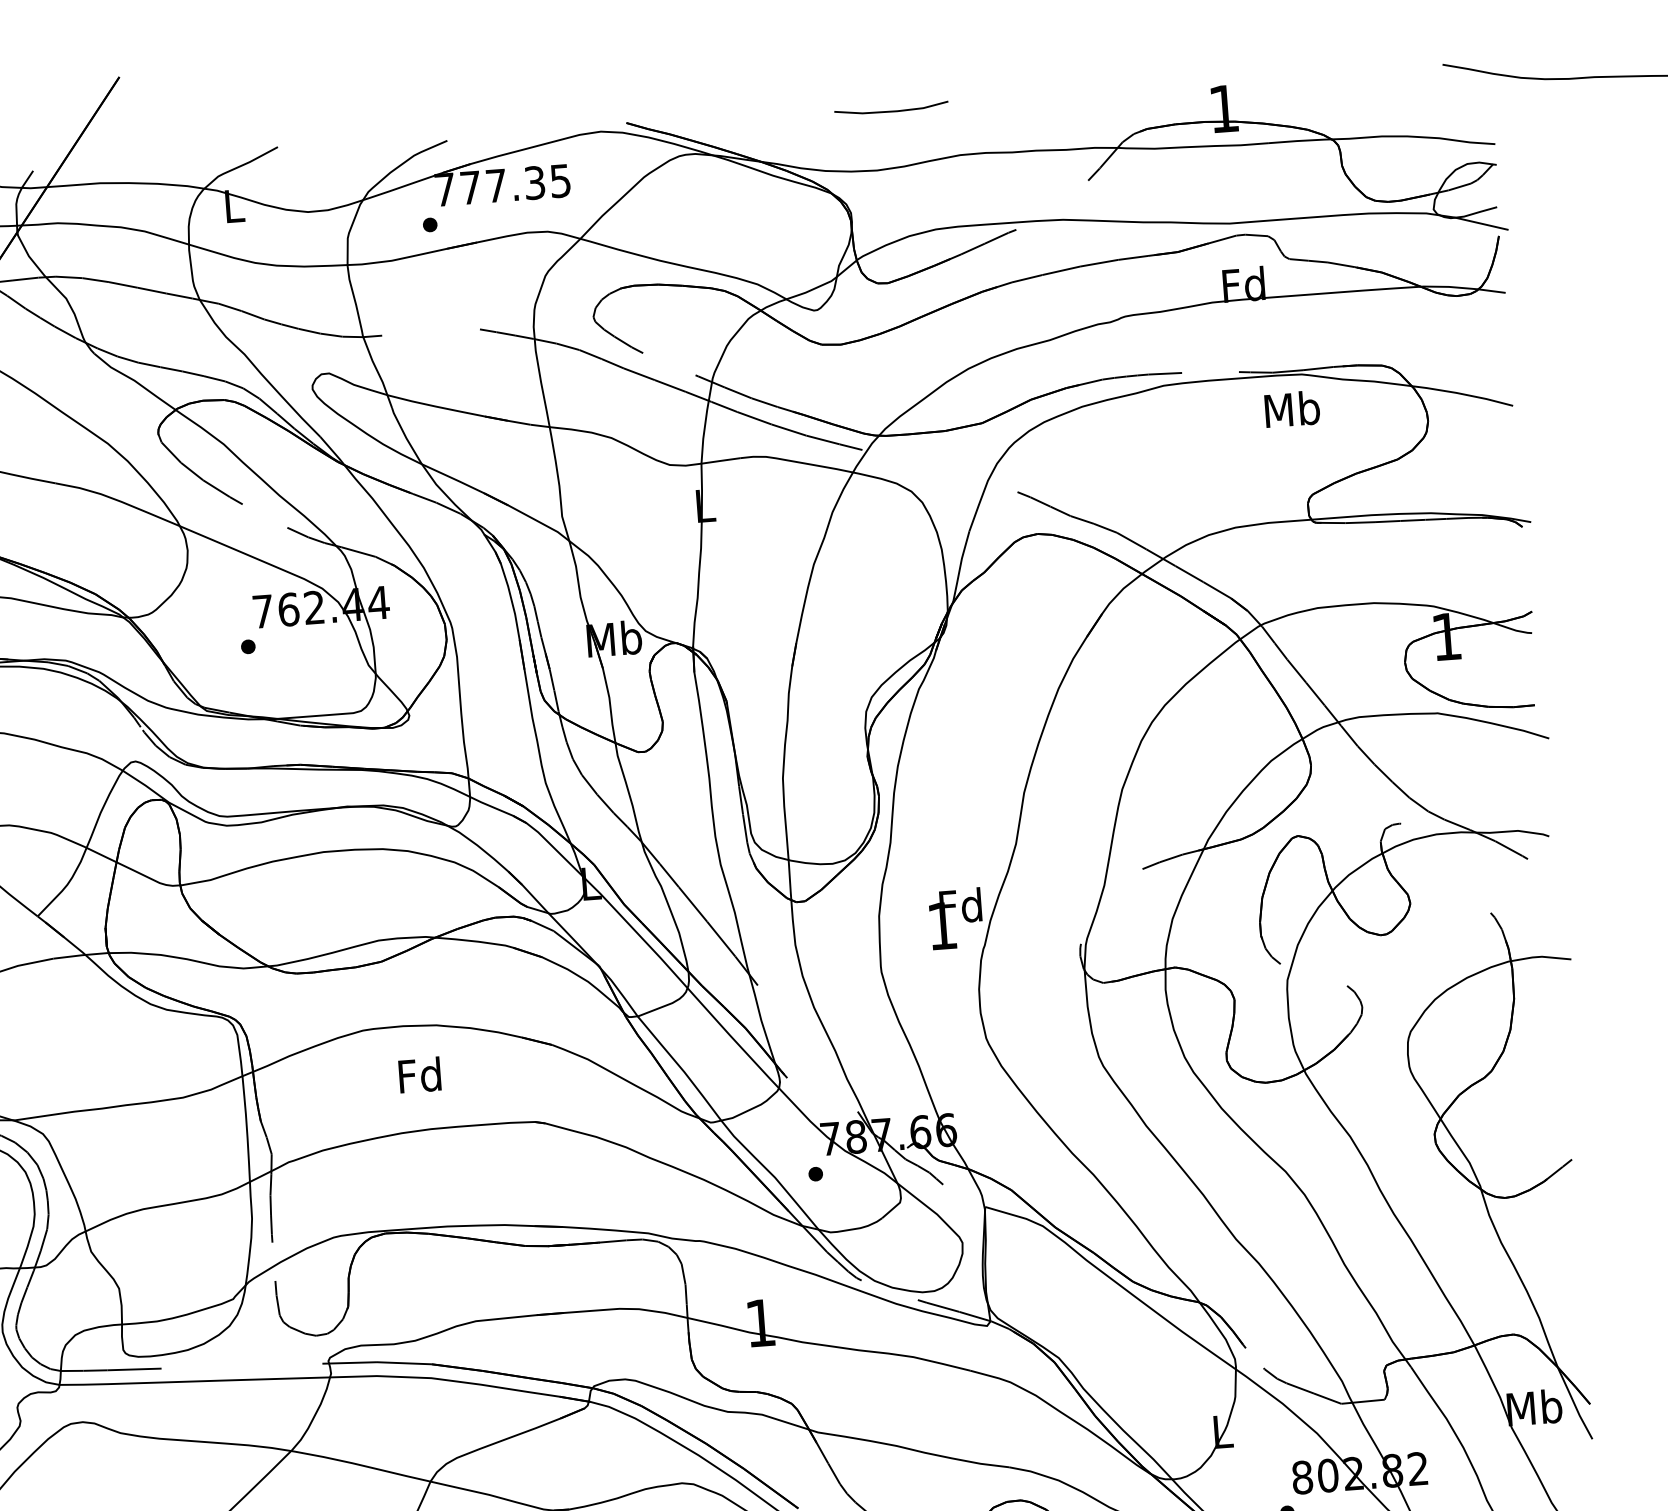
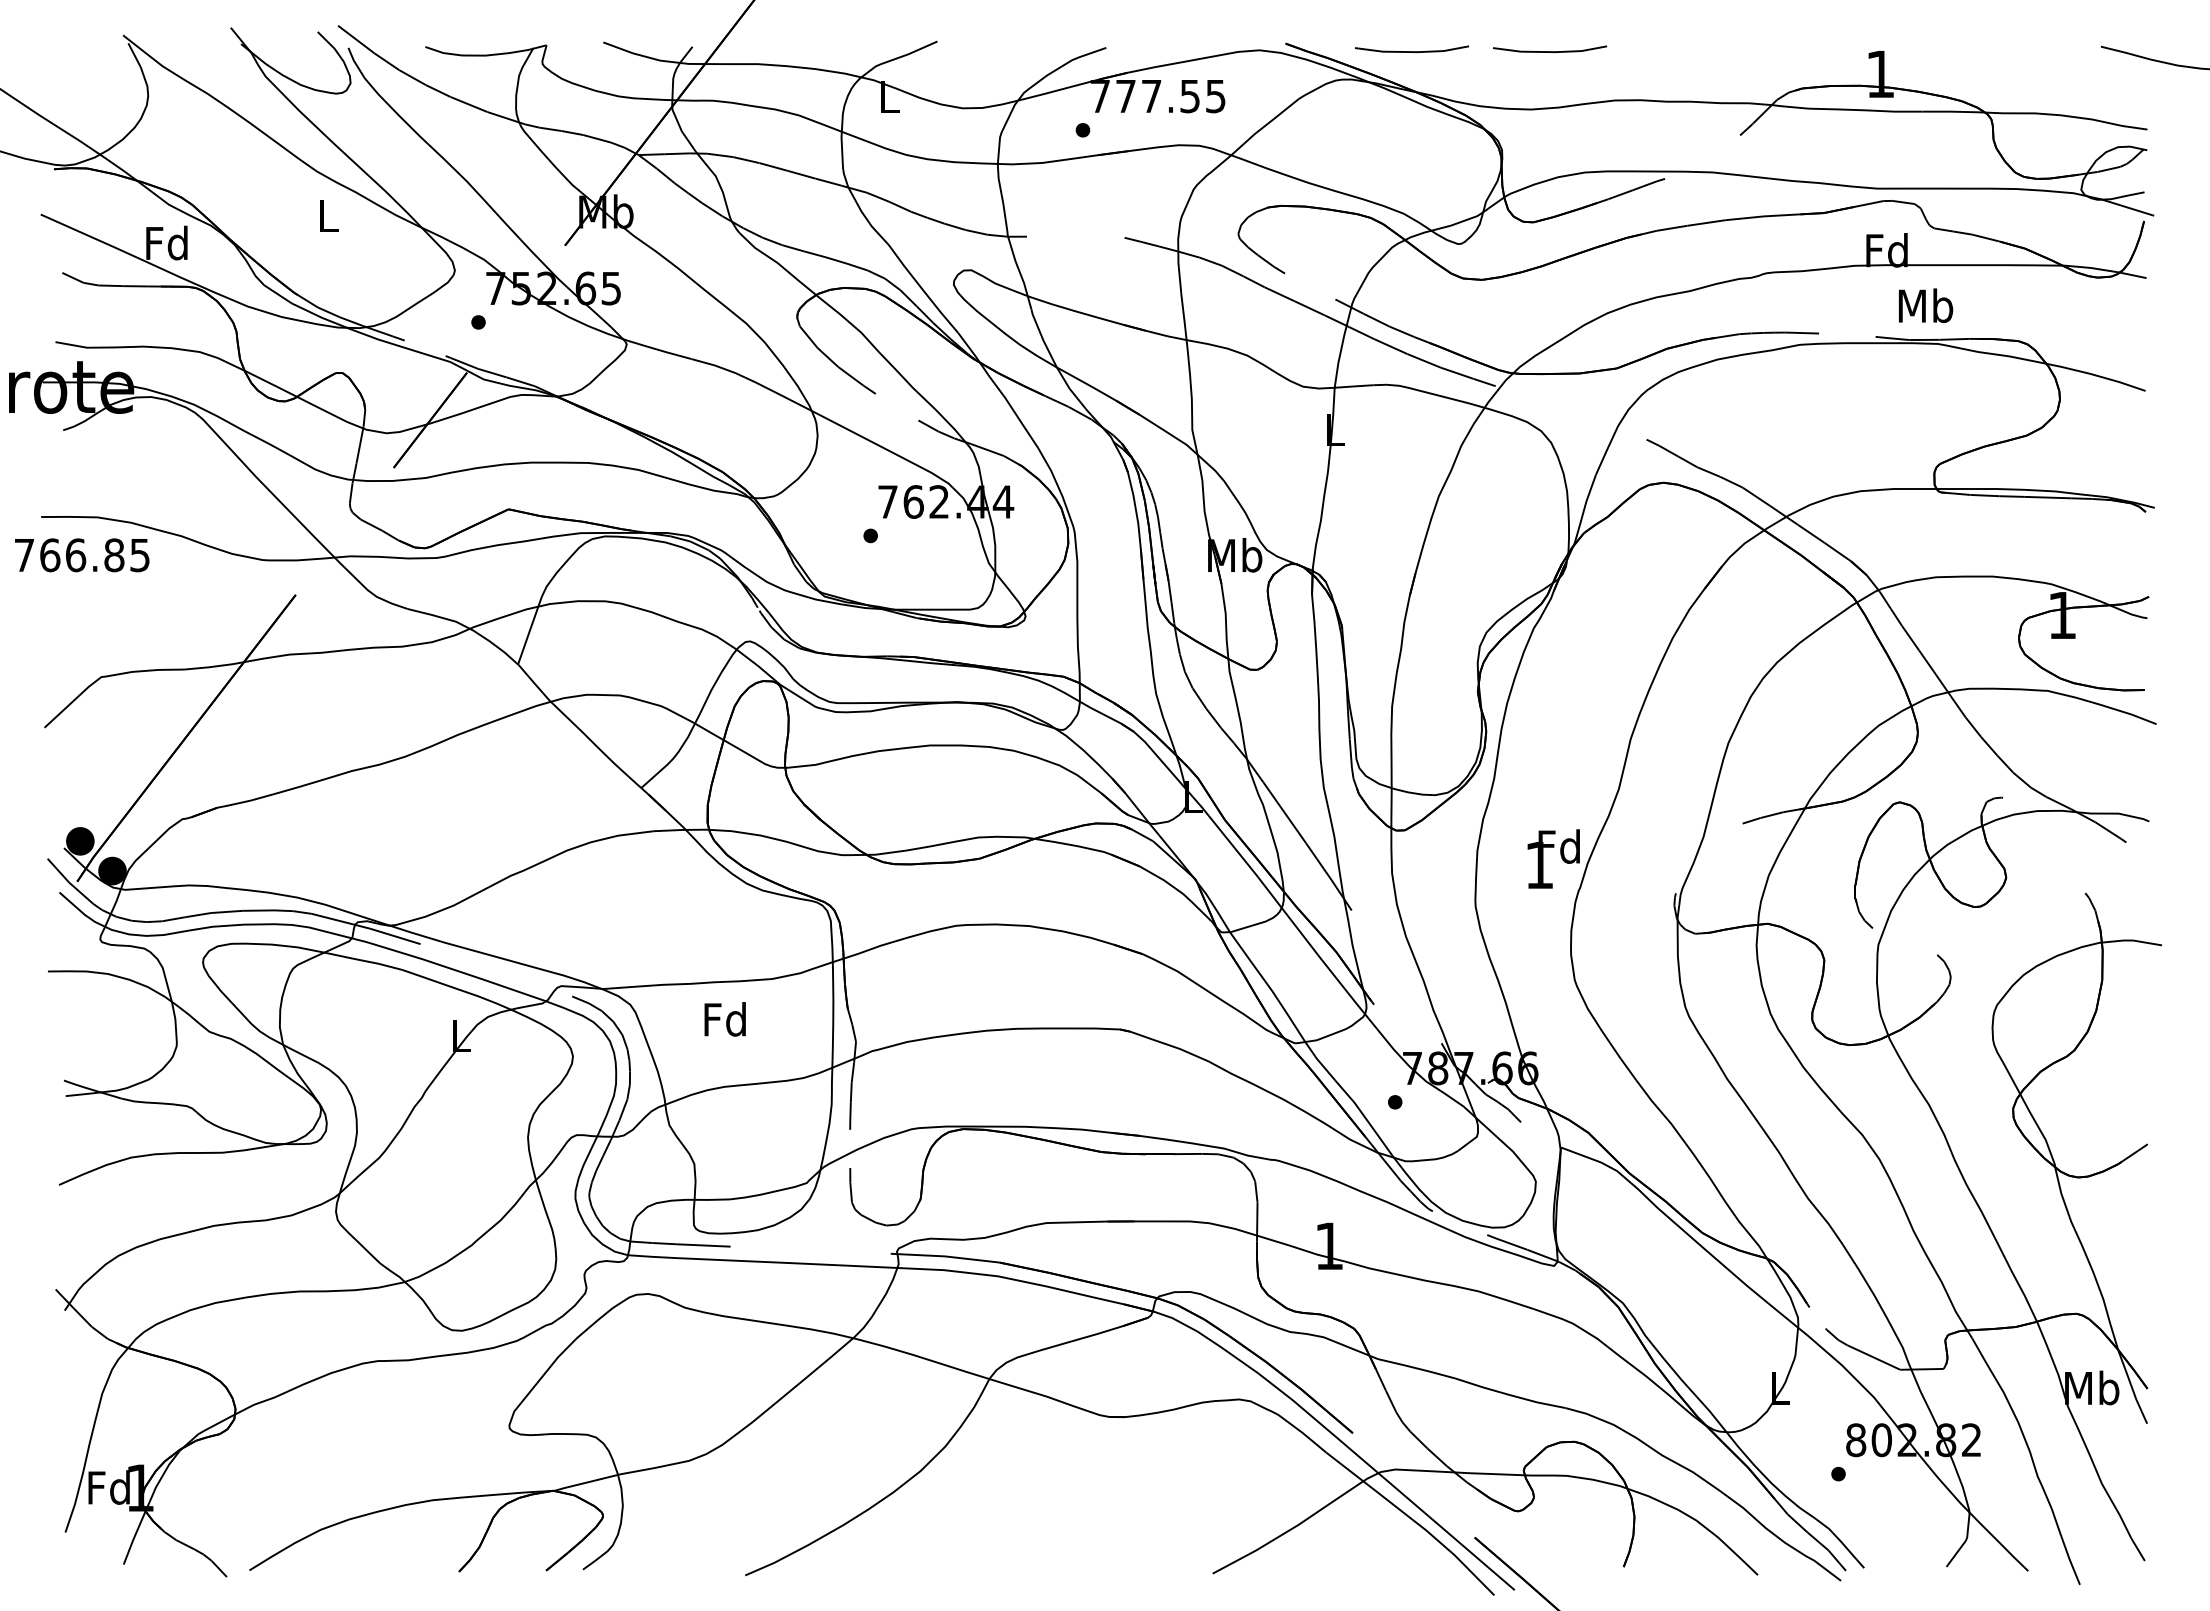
line: (754, 121) -> (1412, 51), added
text: (535, 182) -> (1190, 95), 777.35 -> 777.55
text: (1292, 408) -> (1926, 305), moved
text: (419, 1075) -> (724, 1019), moved

